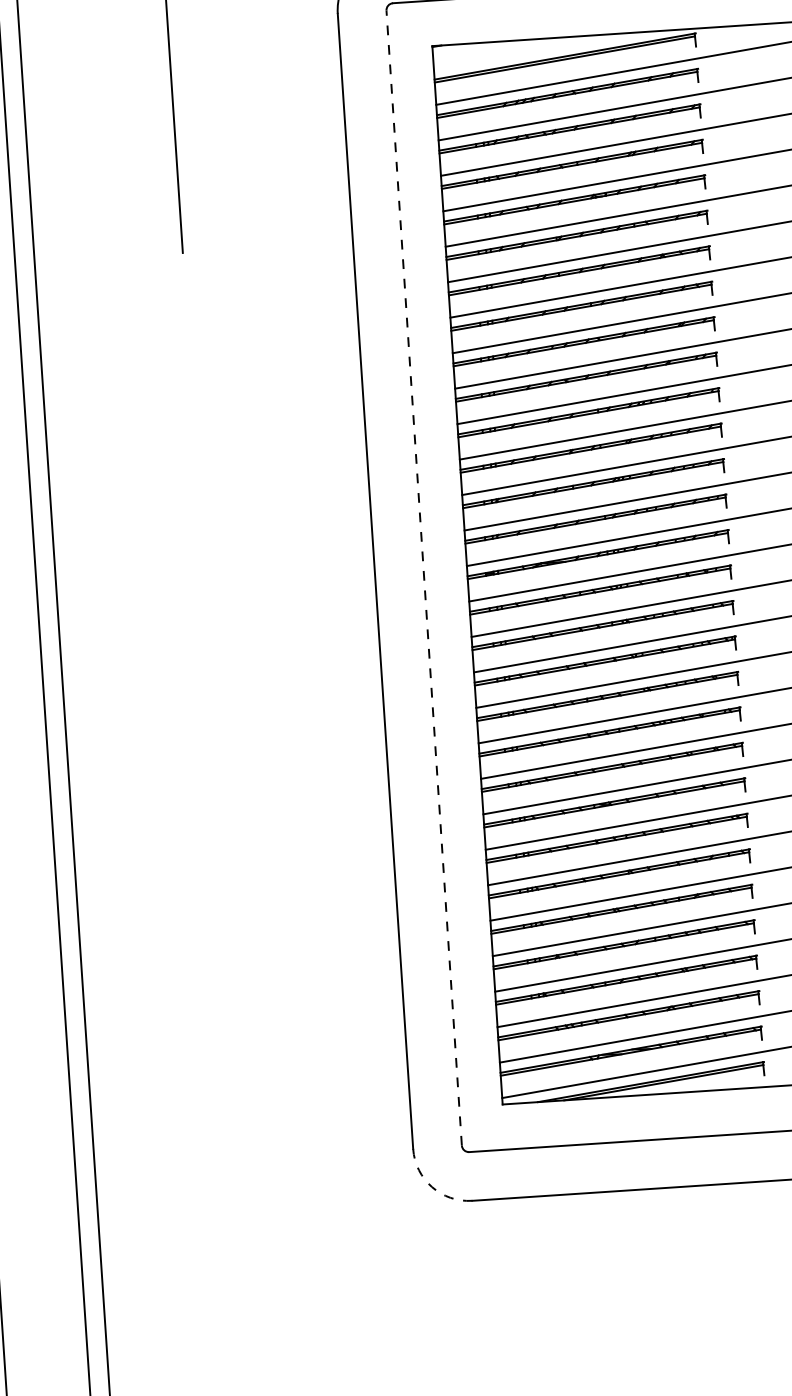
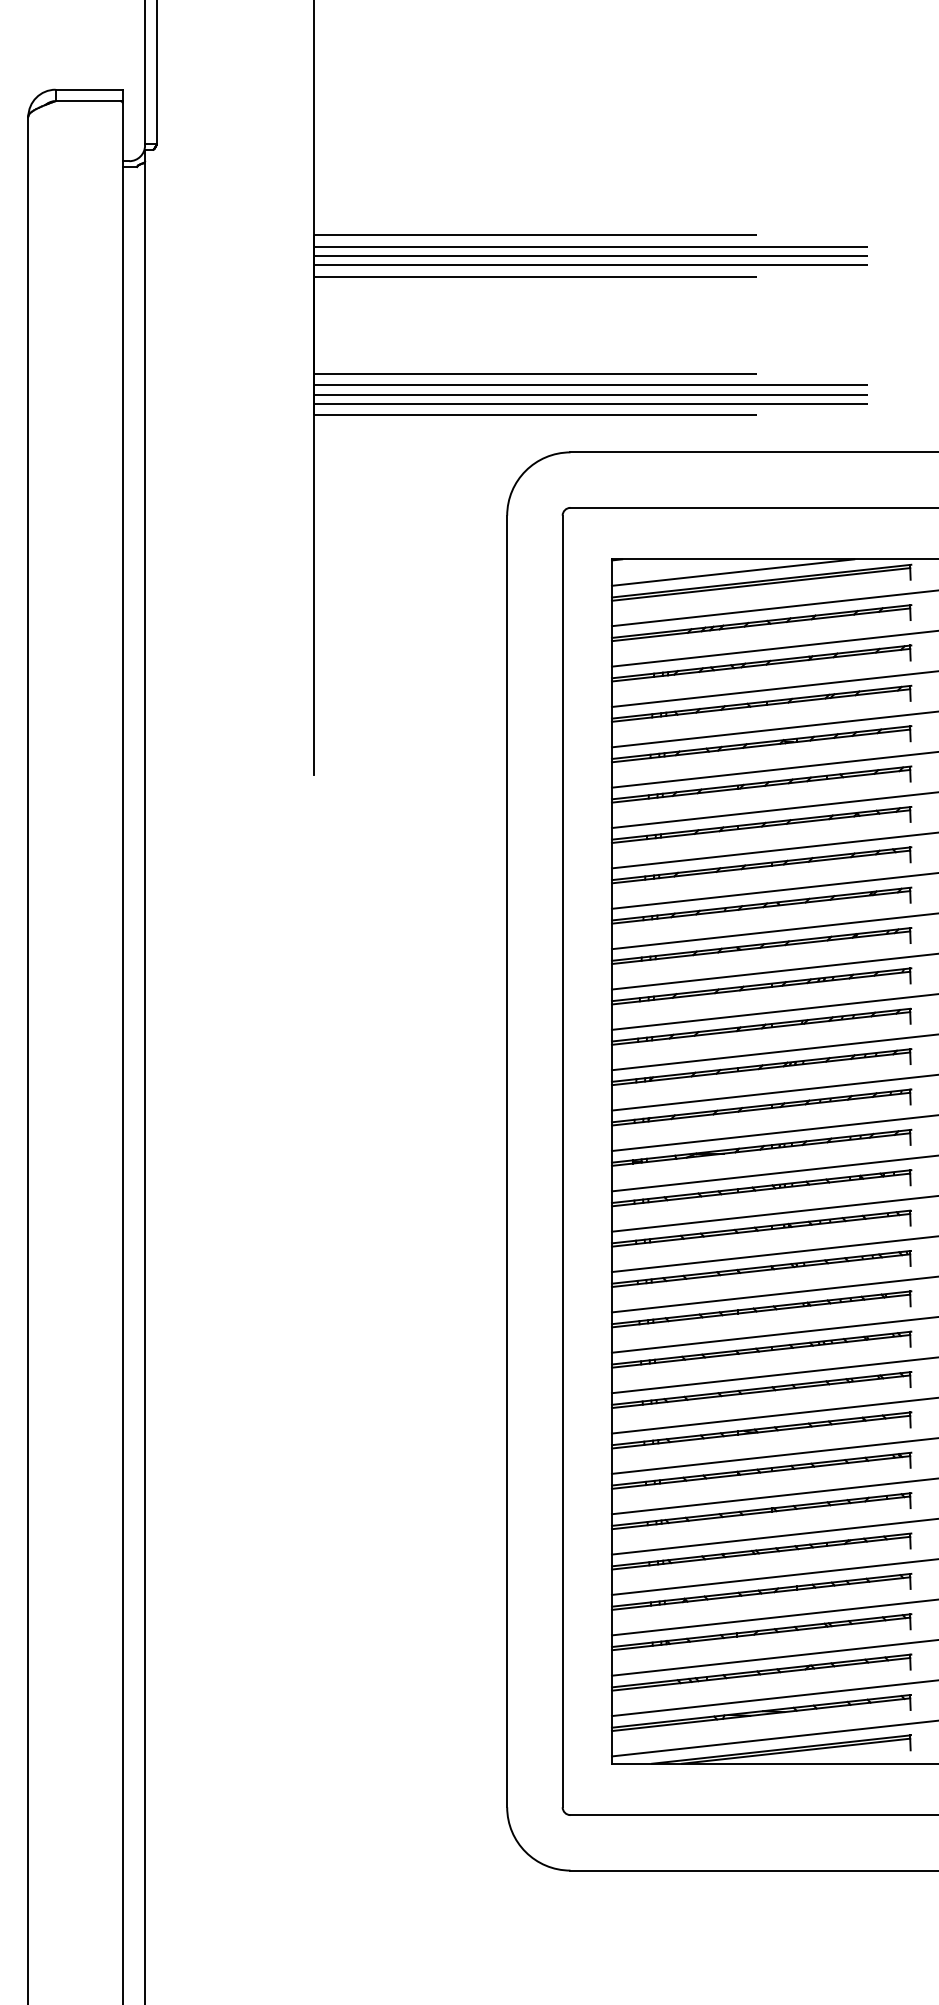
line: (539, 50) -> (732, 572), added
line: (424, 578) -> (562, 1161), dashed -> solid
arc: (431, 1187) -> (525, 1852), dashed -> solid

